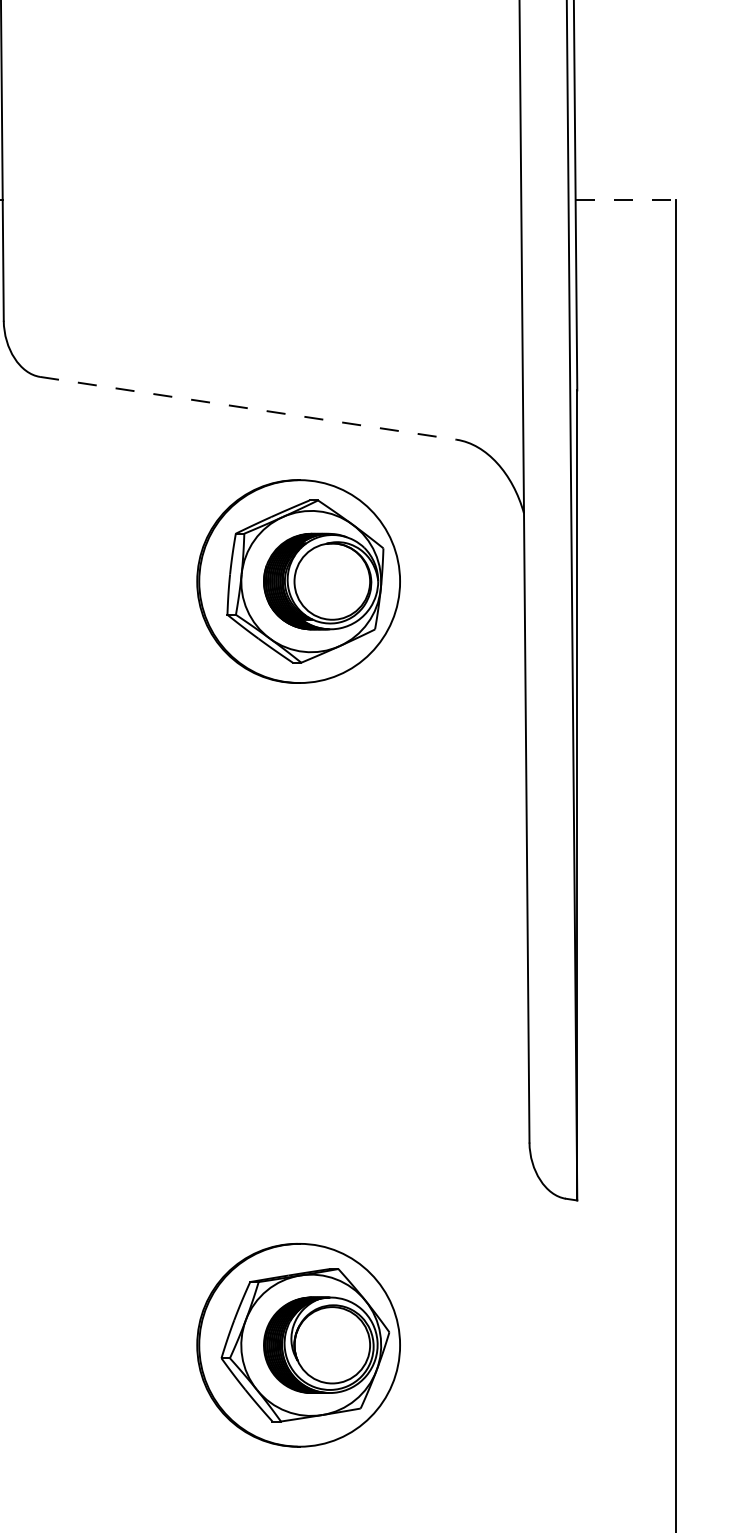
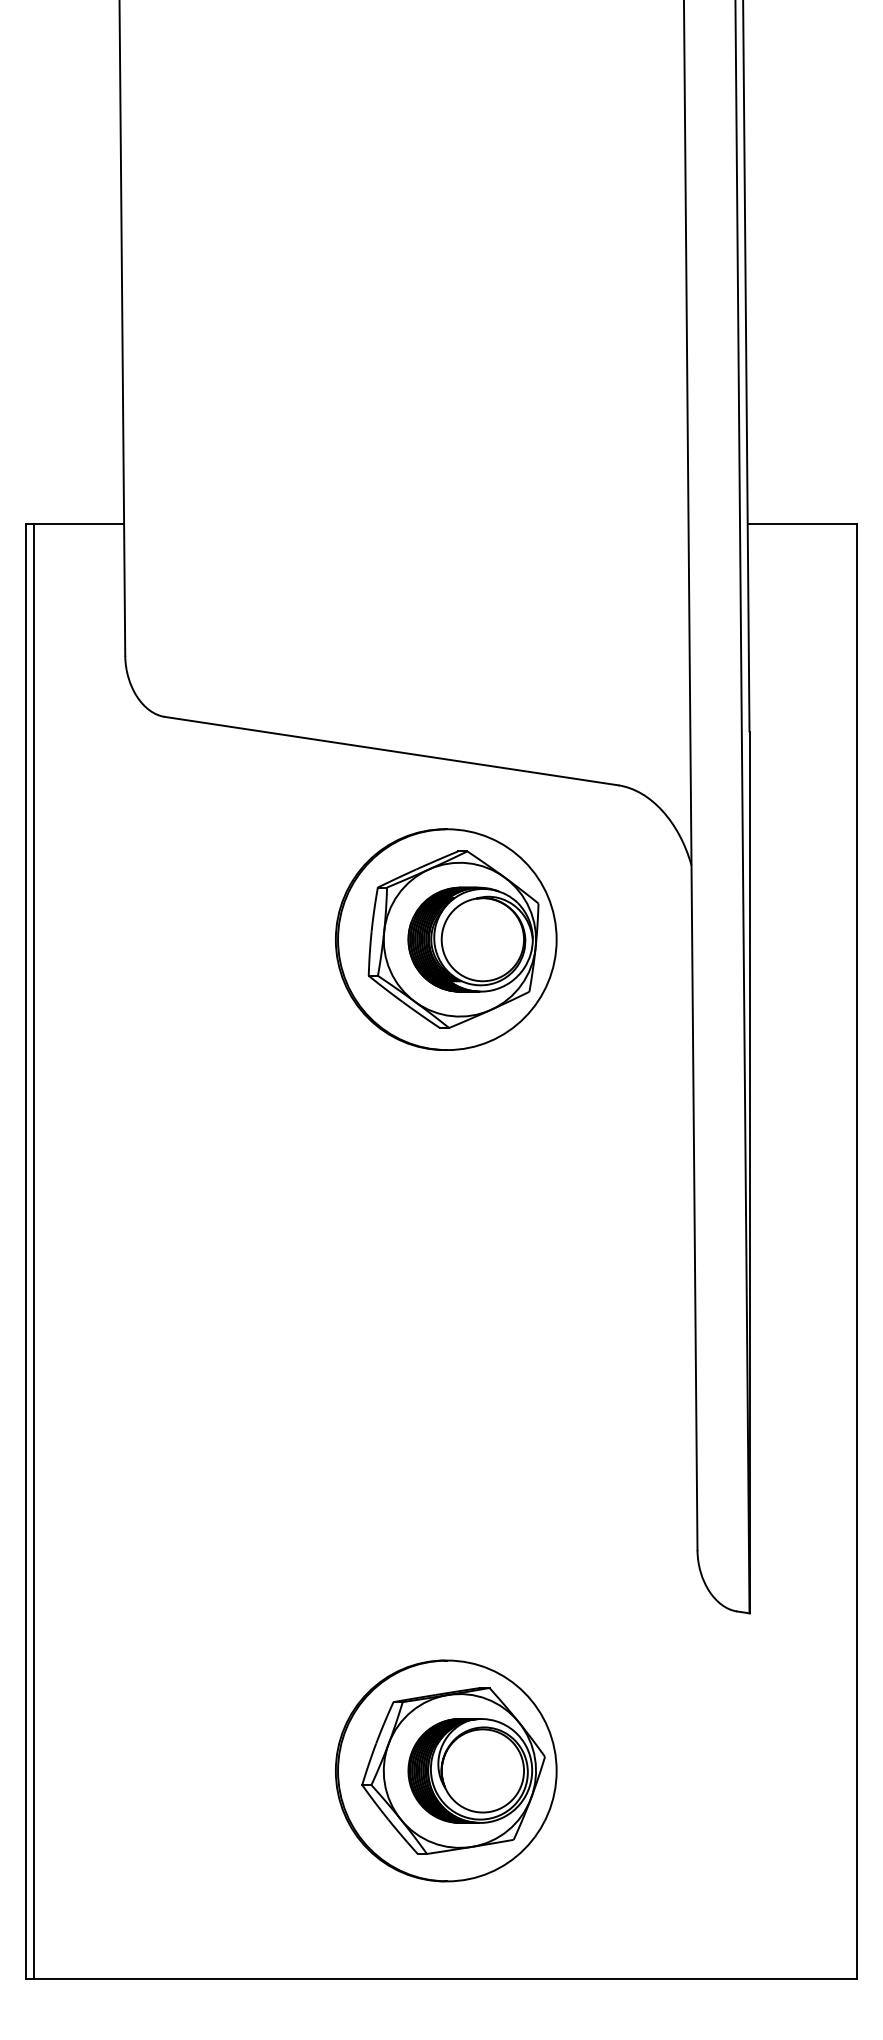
line: (625, 200) -> (802, 524), dashed -> solid
line: (249, 408) -> (392, 751), dashed -> solid

